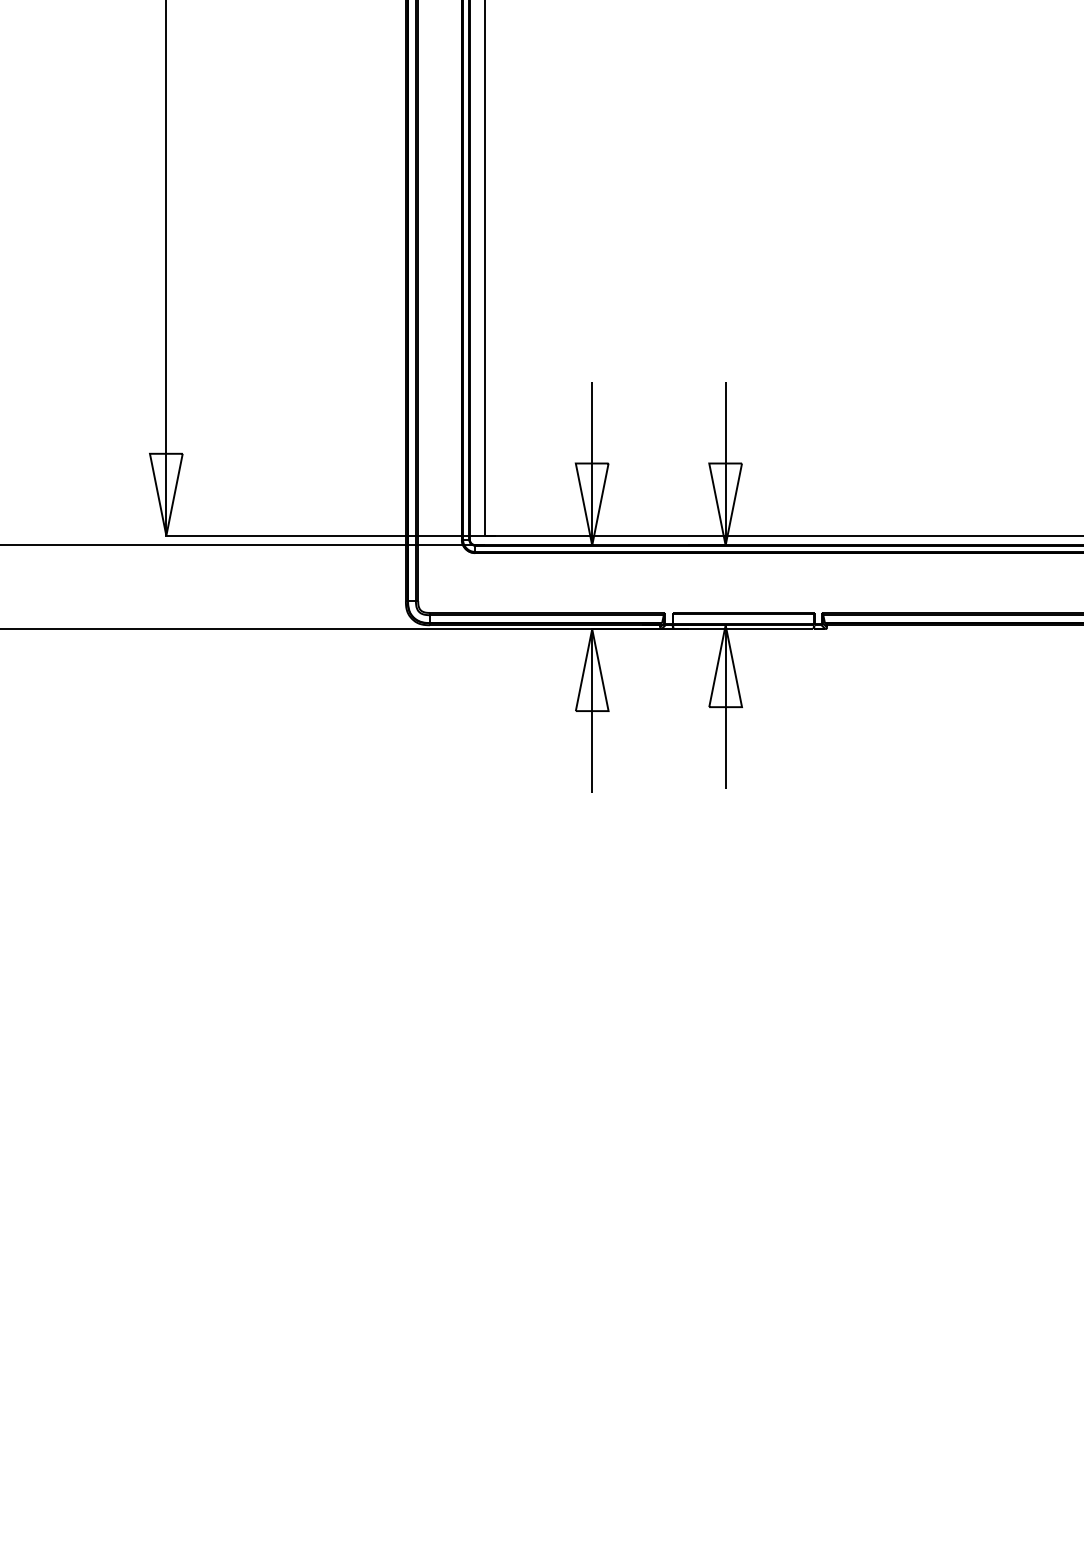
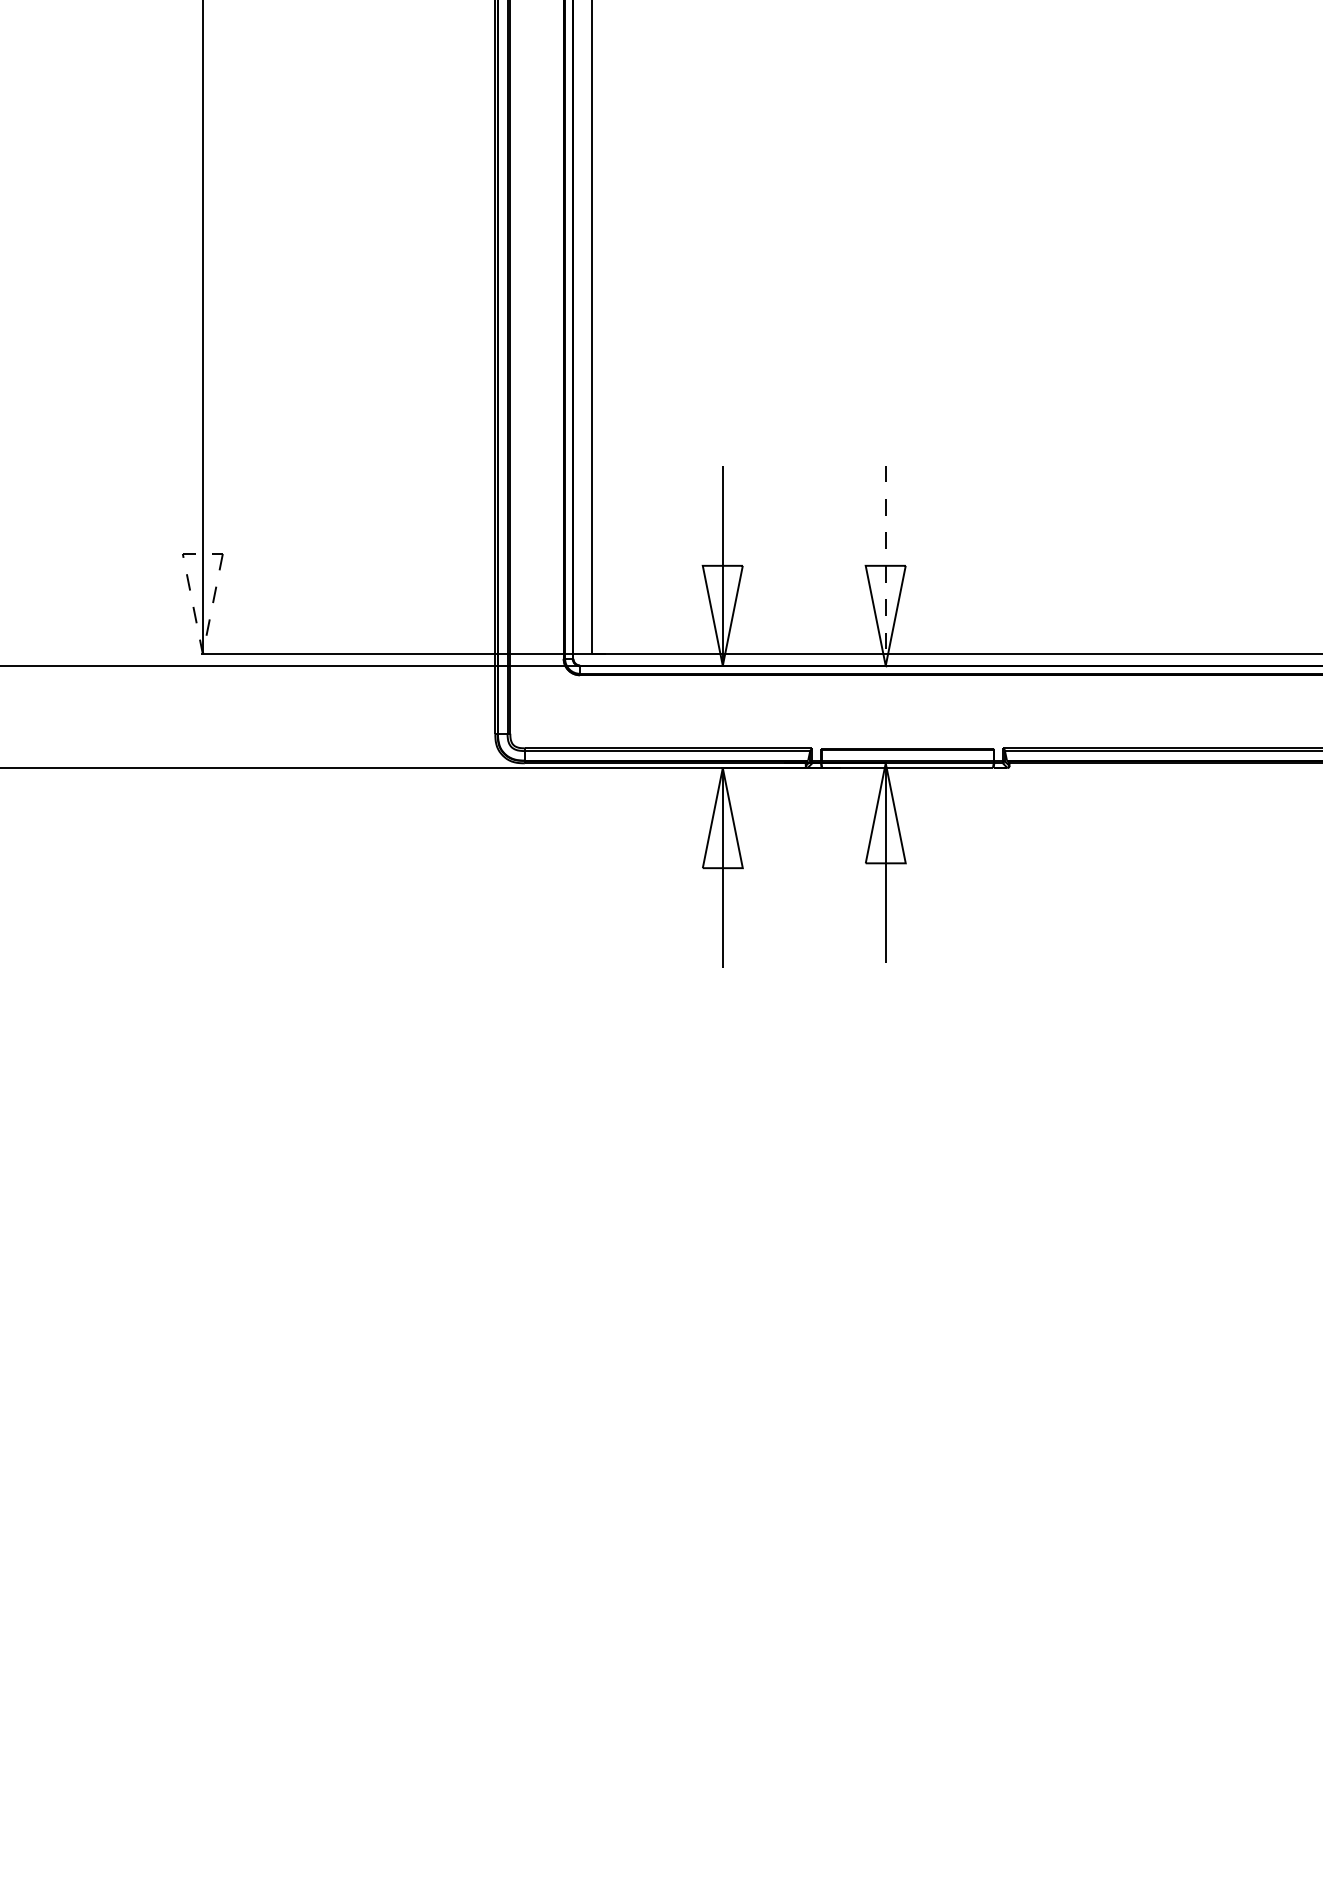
line: (725, 464) -> (885, 566), solid -> dashed
line: (162, 518) -> (198, 633), solid -> dashed

